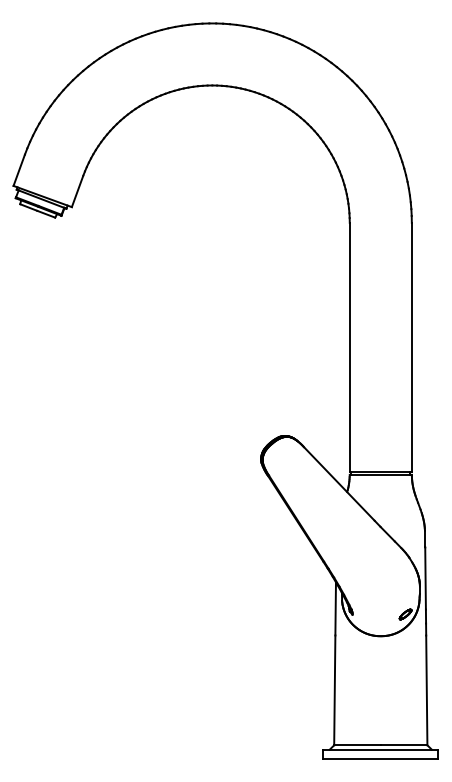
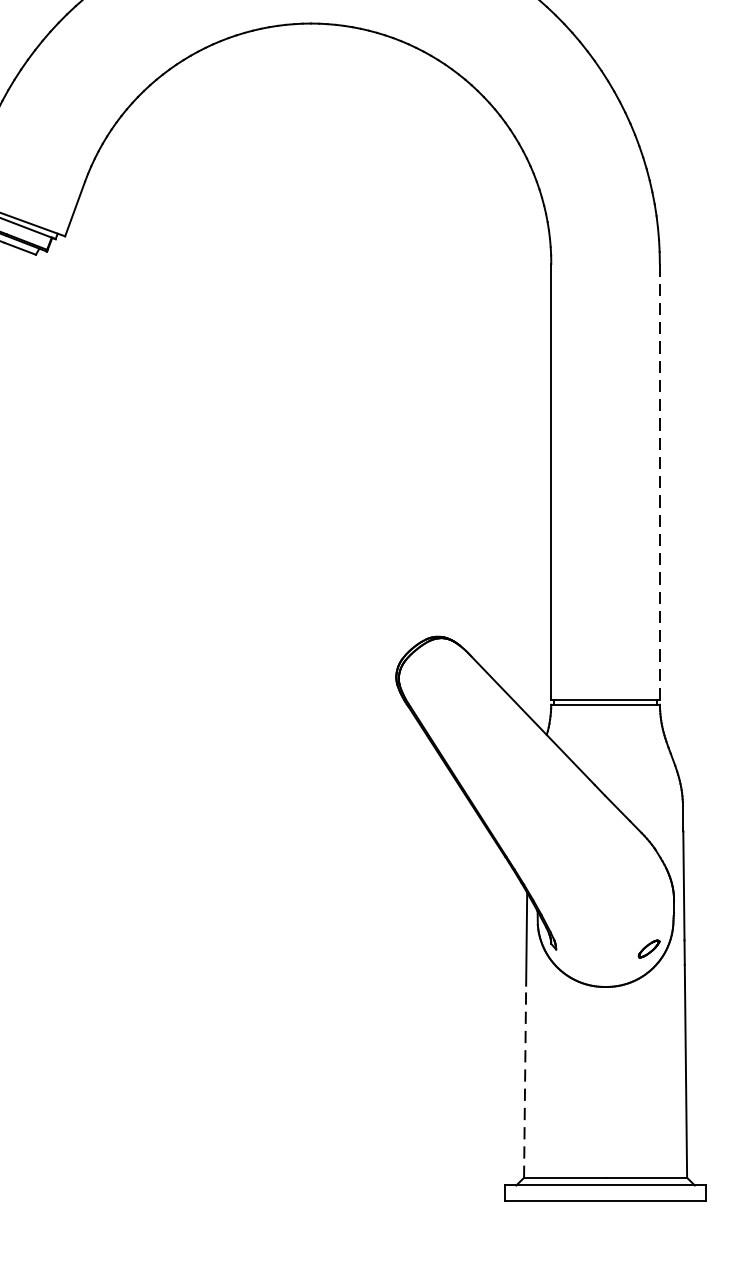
line: (411, 347) -> (659, 481), solid -> dashed
line: (334, 690) -> (524, 1081), solid -> dashed

